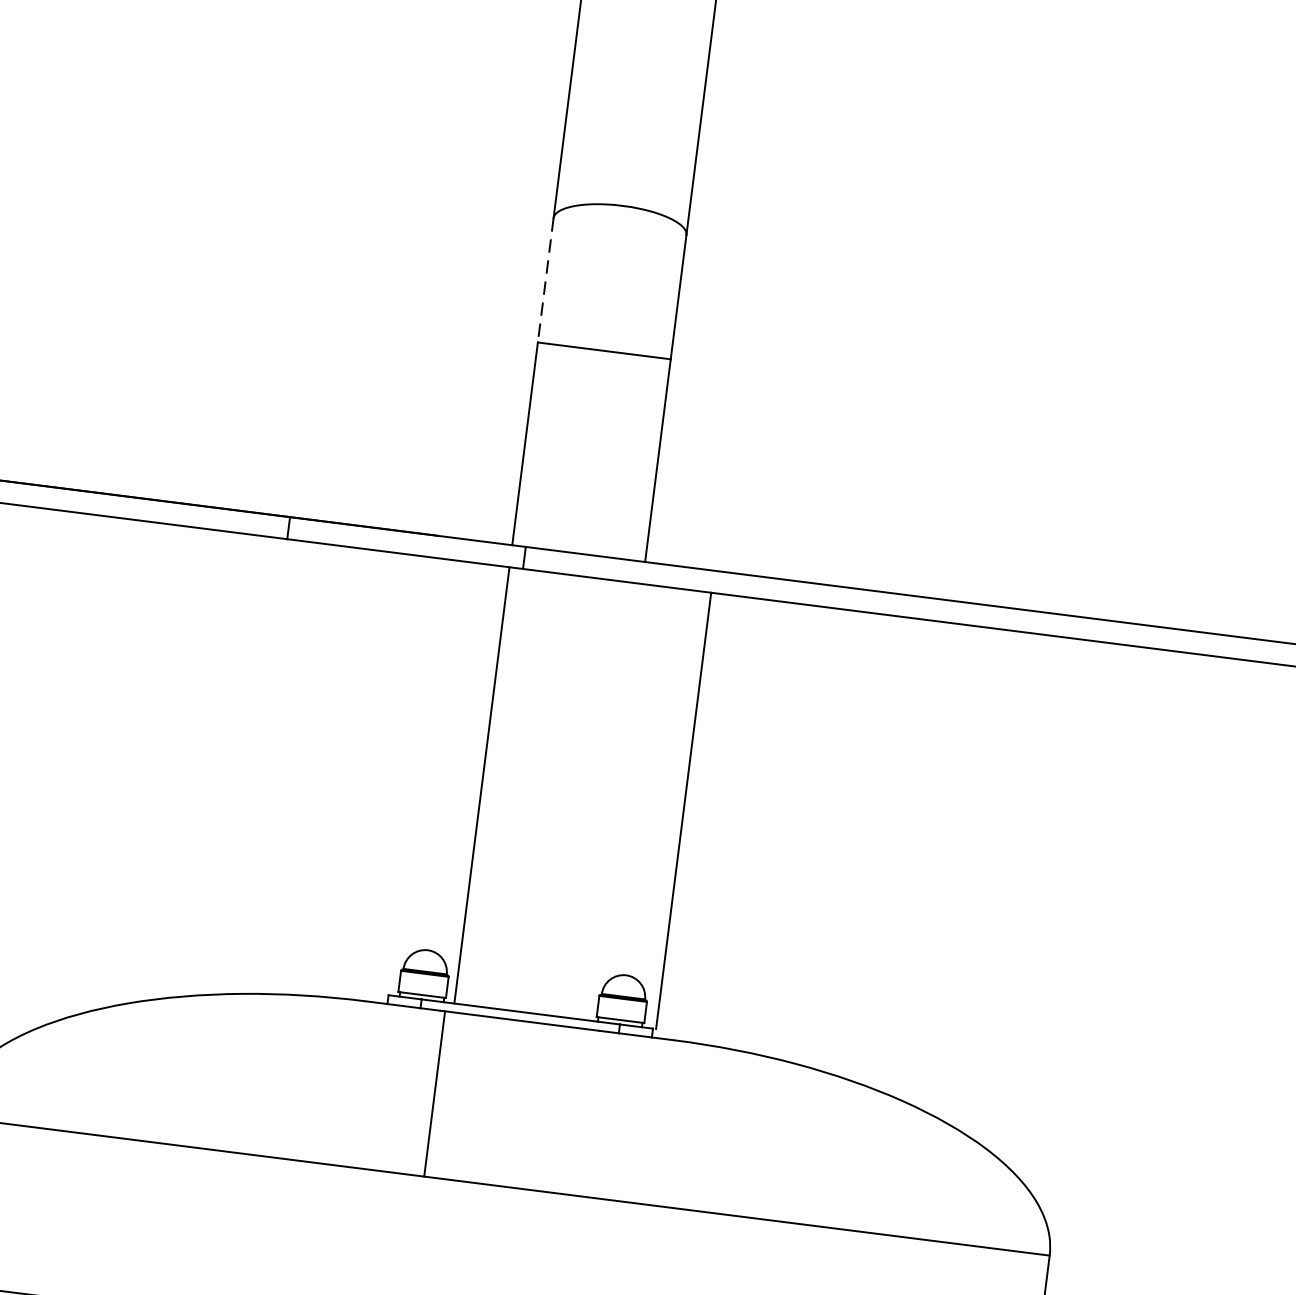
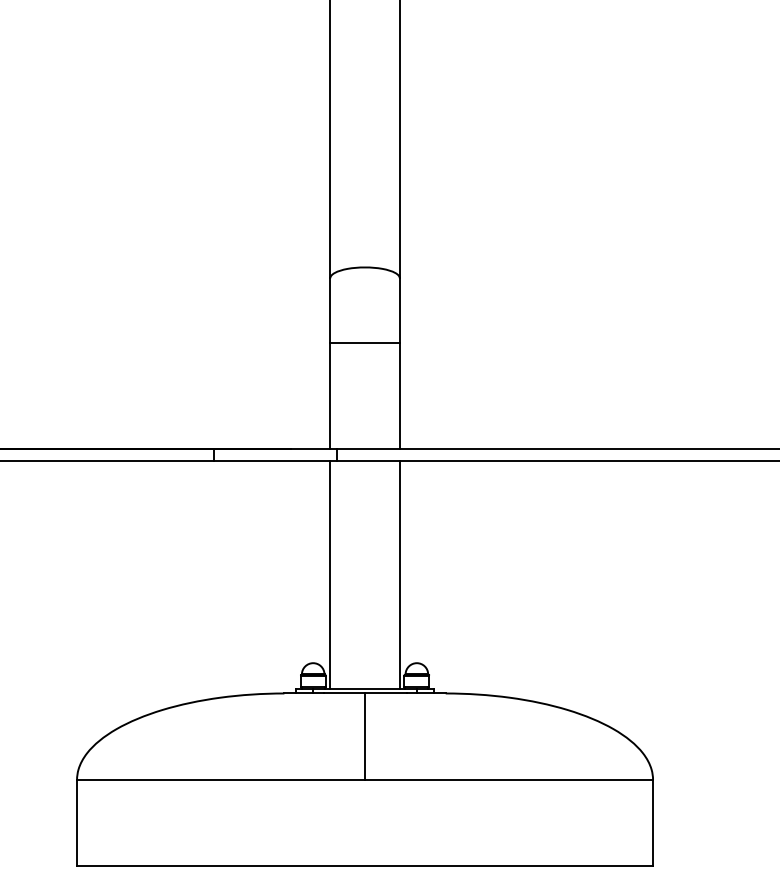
line: (545, 281) -> (330, 311), dashed -> solid
line: (683, 810) -> (399, 574), moved
line: (435, 1093) -> (365, 736), moved

